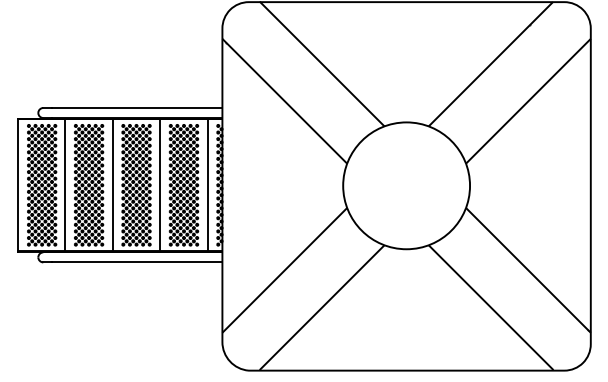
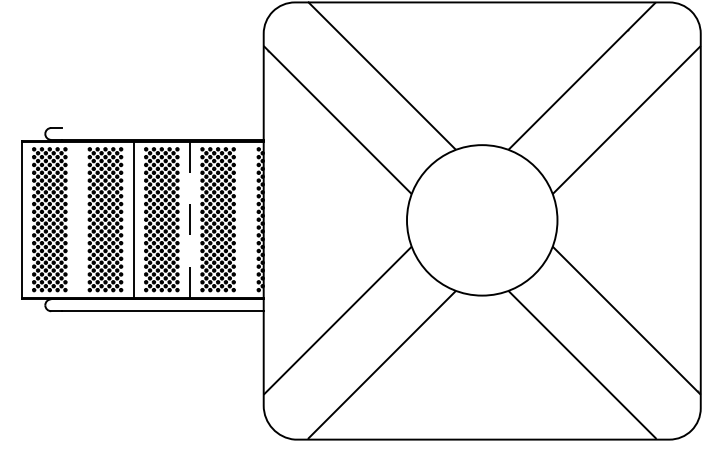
line: (137, 108) -> (162, 128), removed
line: (65, 185) -> (77, 219), removed
line: (159, 185) -> (189, 220), solid -> dashed
line: (207, 185) -> (246, 219), removed

